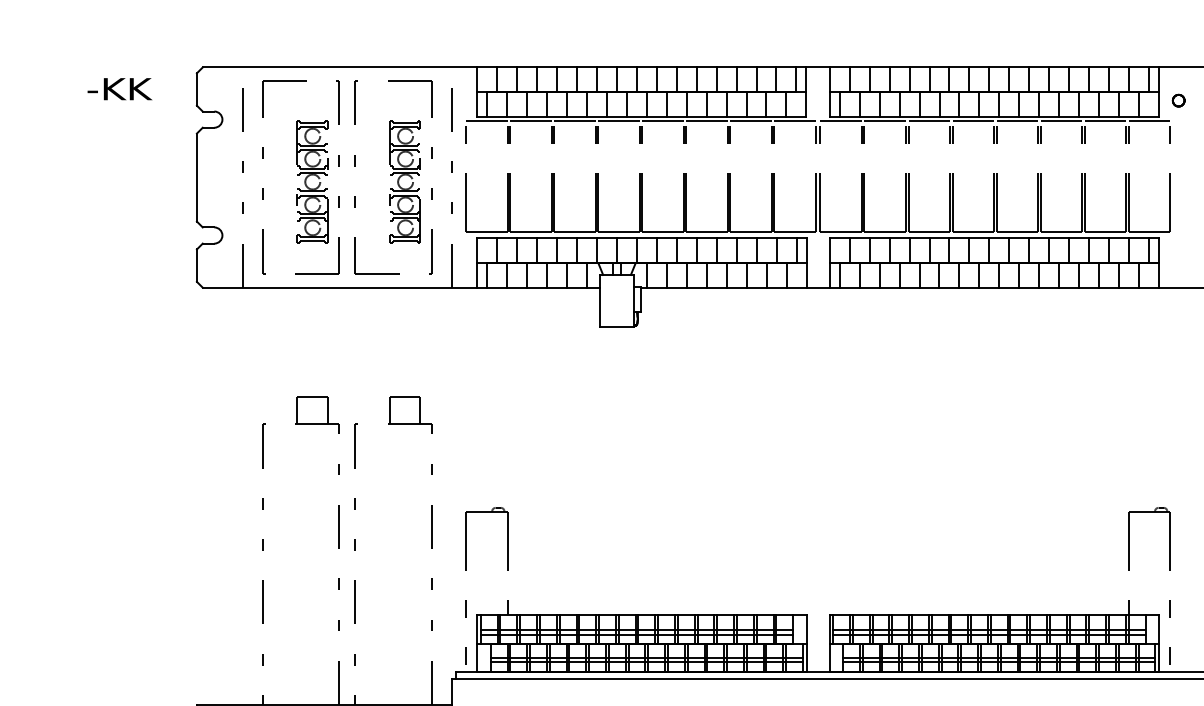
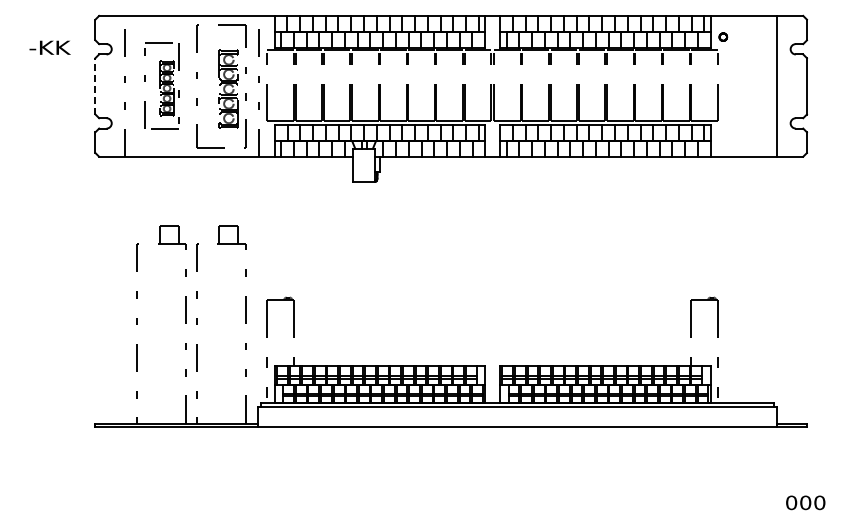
text: (118, 88) -> (49, 47), moved
line: (197, 176) -> (95, 85), solid -> dashed
part: (300, 177) -> (161, 86), size x0.7

